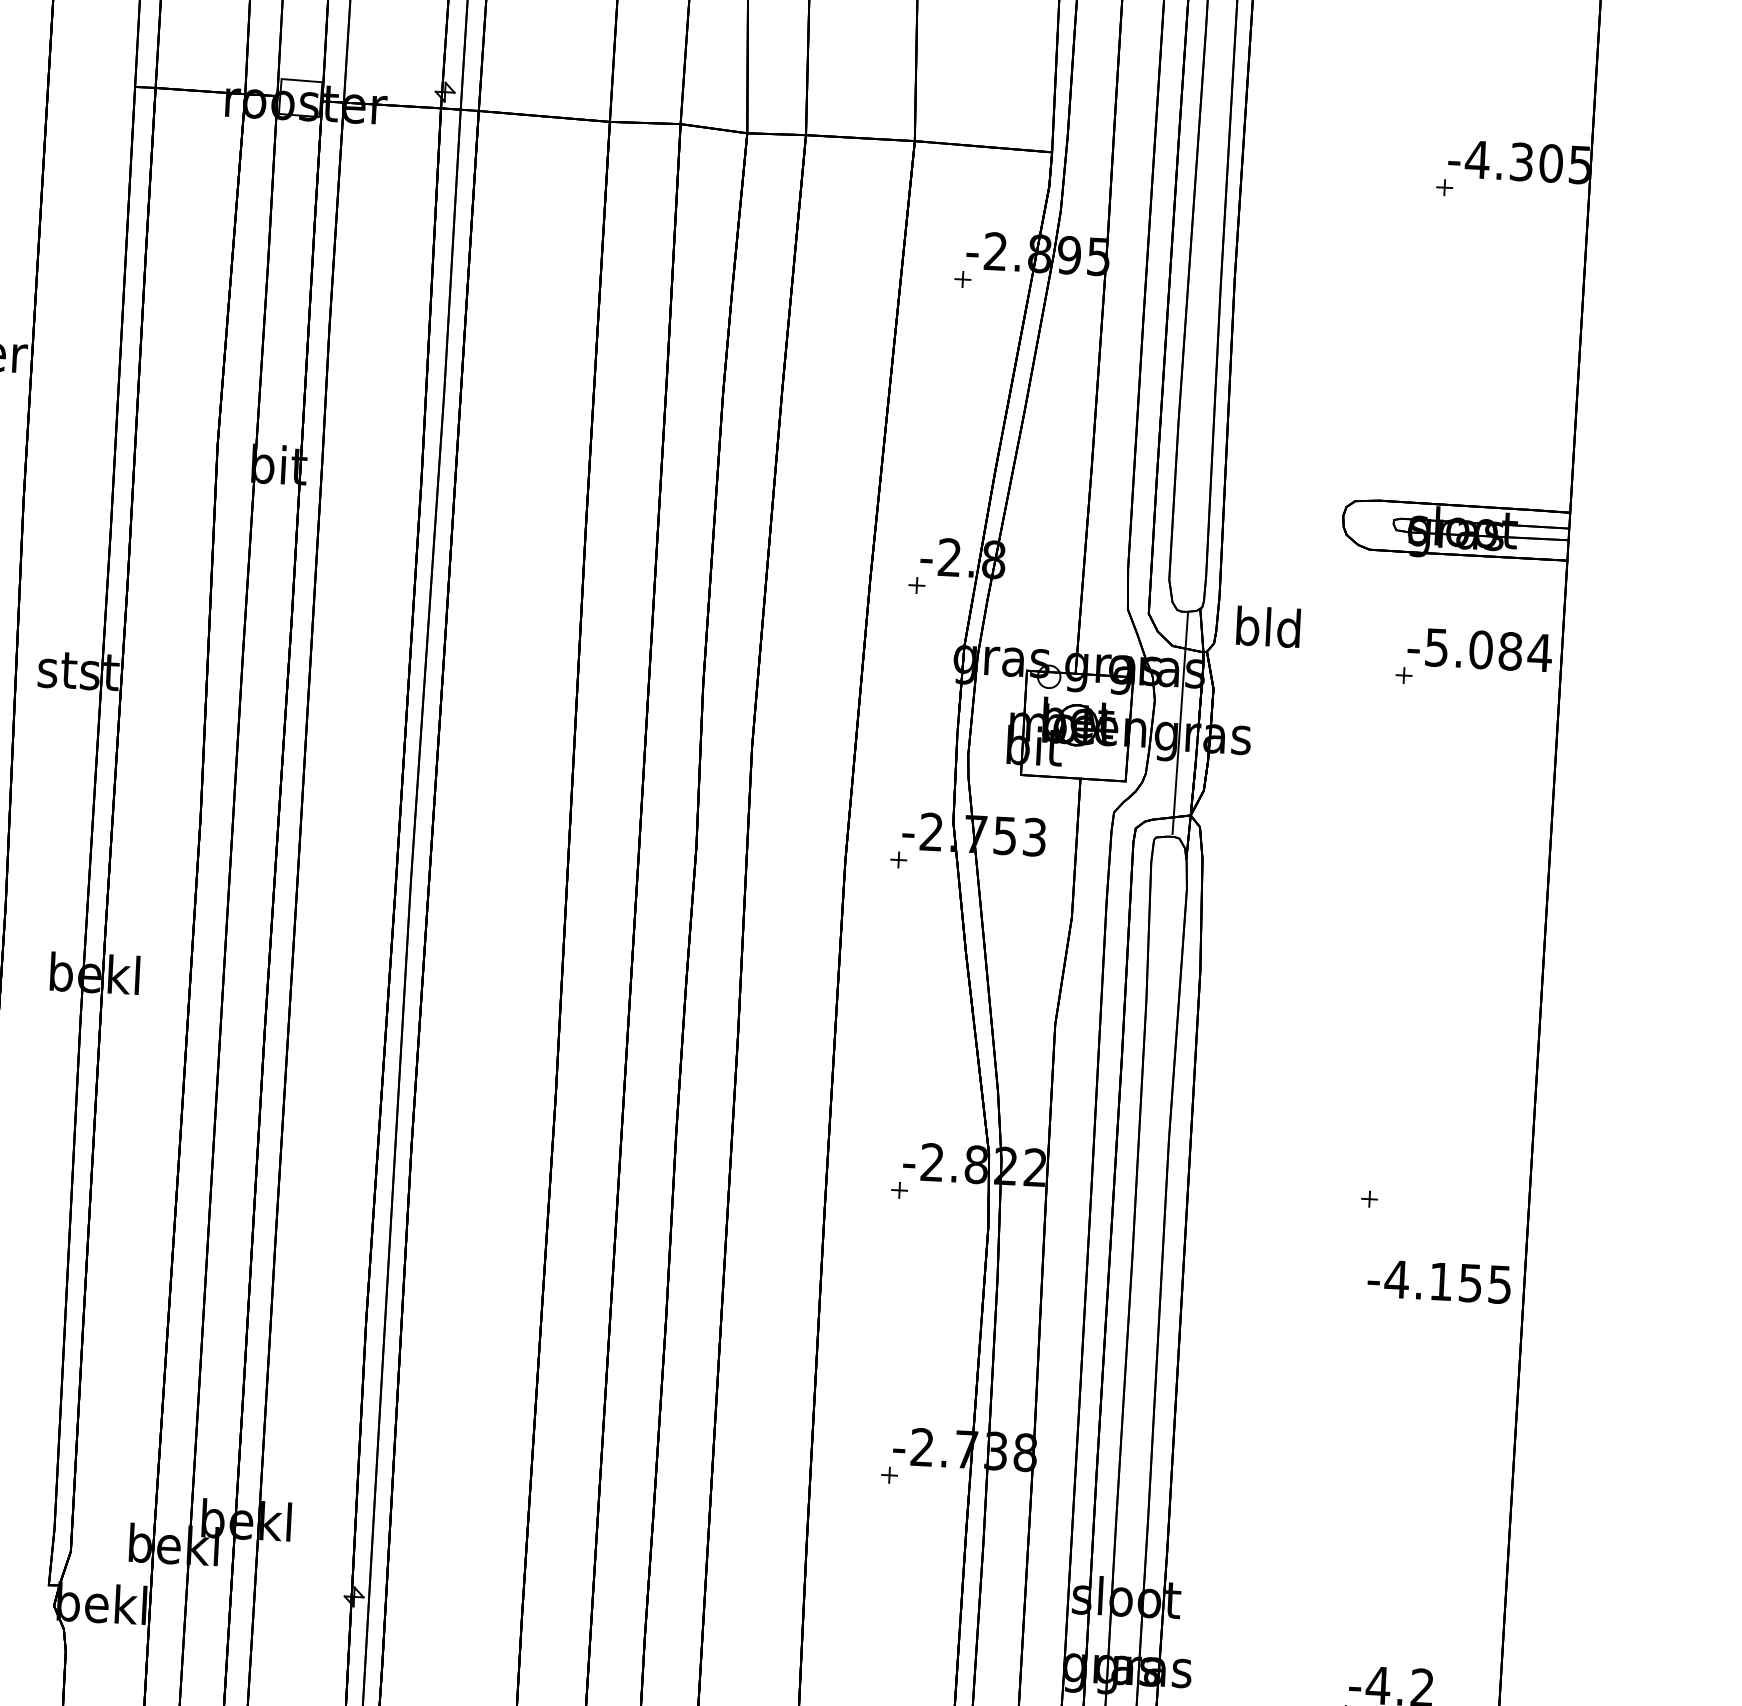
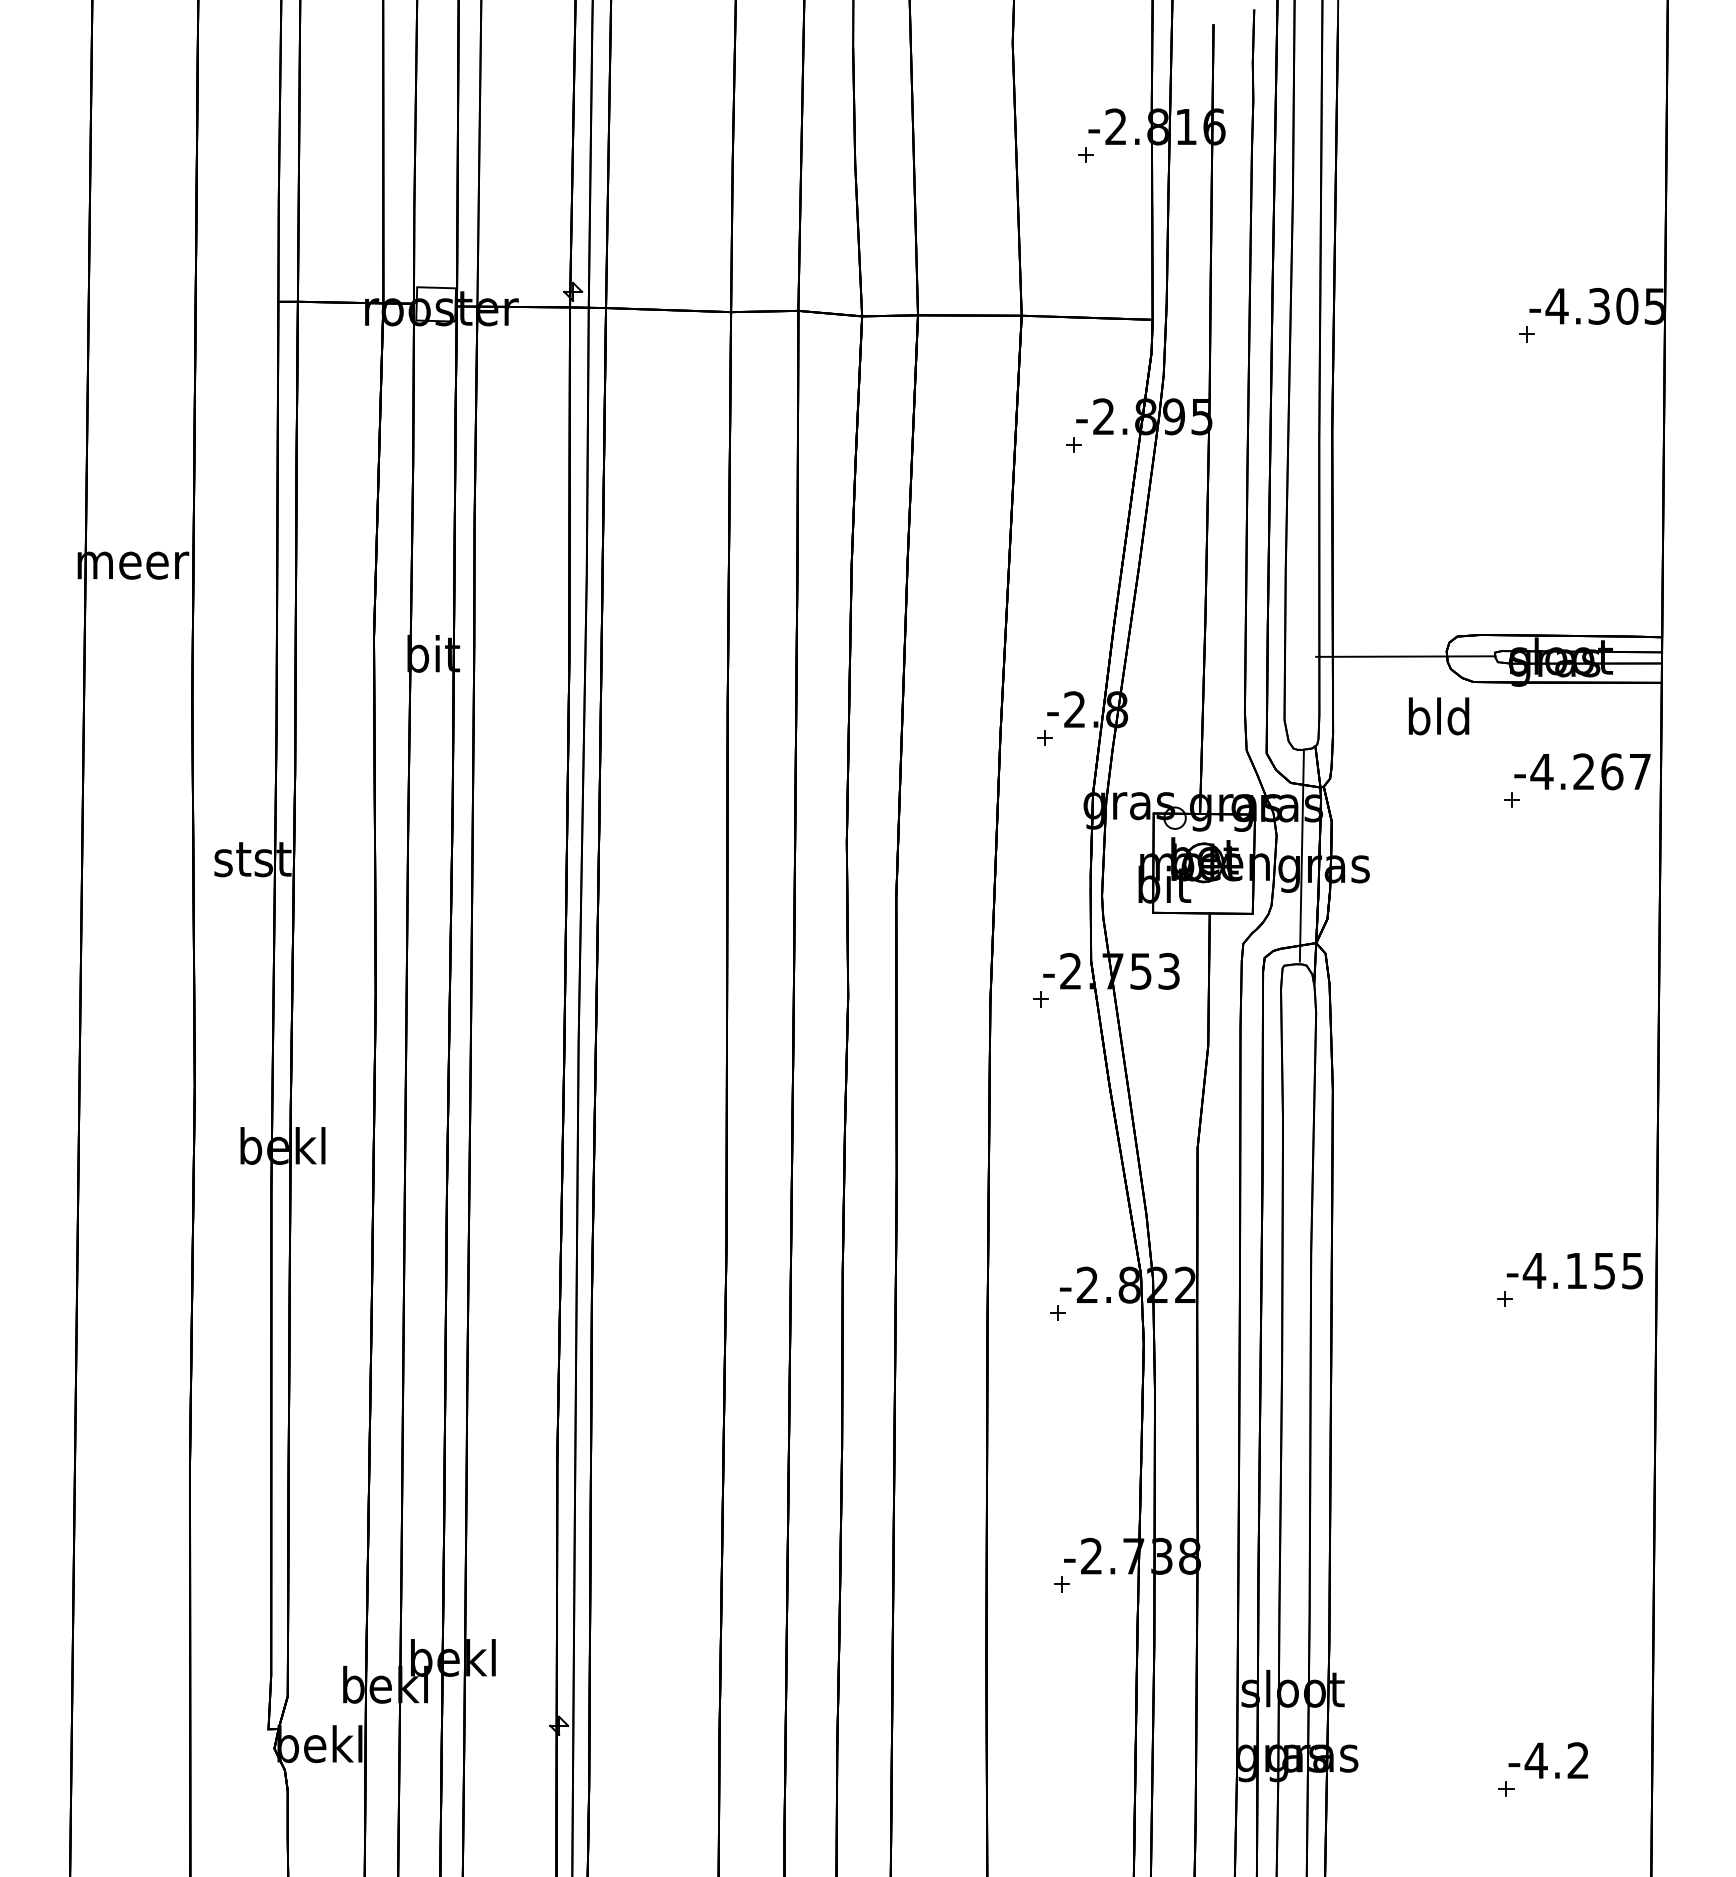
line: (1299, 519) -> (1405, 656), added
text: (1268, 627) -> (1439, 716), moved
text: (1487, 649) -> (1590, 771), -5.084 -> -4.267
text: (1438, 1282) -> (1574, 1271), moved

